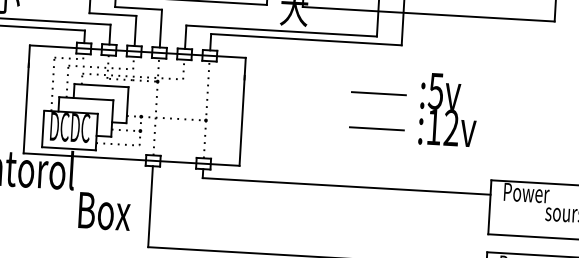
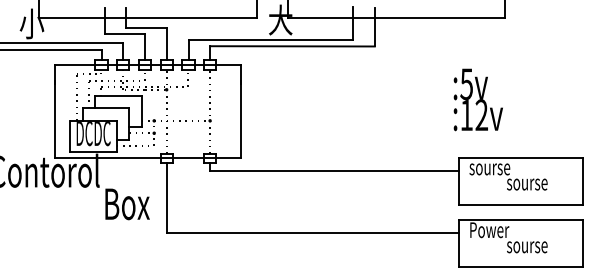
line: (378, 92) -> (357, 88), removed
text: (447, 109) -> (477, 99), moved
line: (376, 128) -> (357, 119), removed
text: (526, 193) -> (489, 167), Power -> sourse

